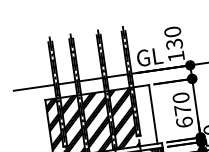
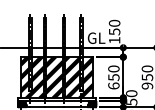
text: (172, 43) -> (113, 31), 130 -> 150
text: (182, 110) -> (113, 77), 670 -> 650
hatch: (144, 115) -> (87, 77), added

